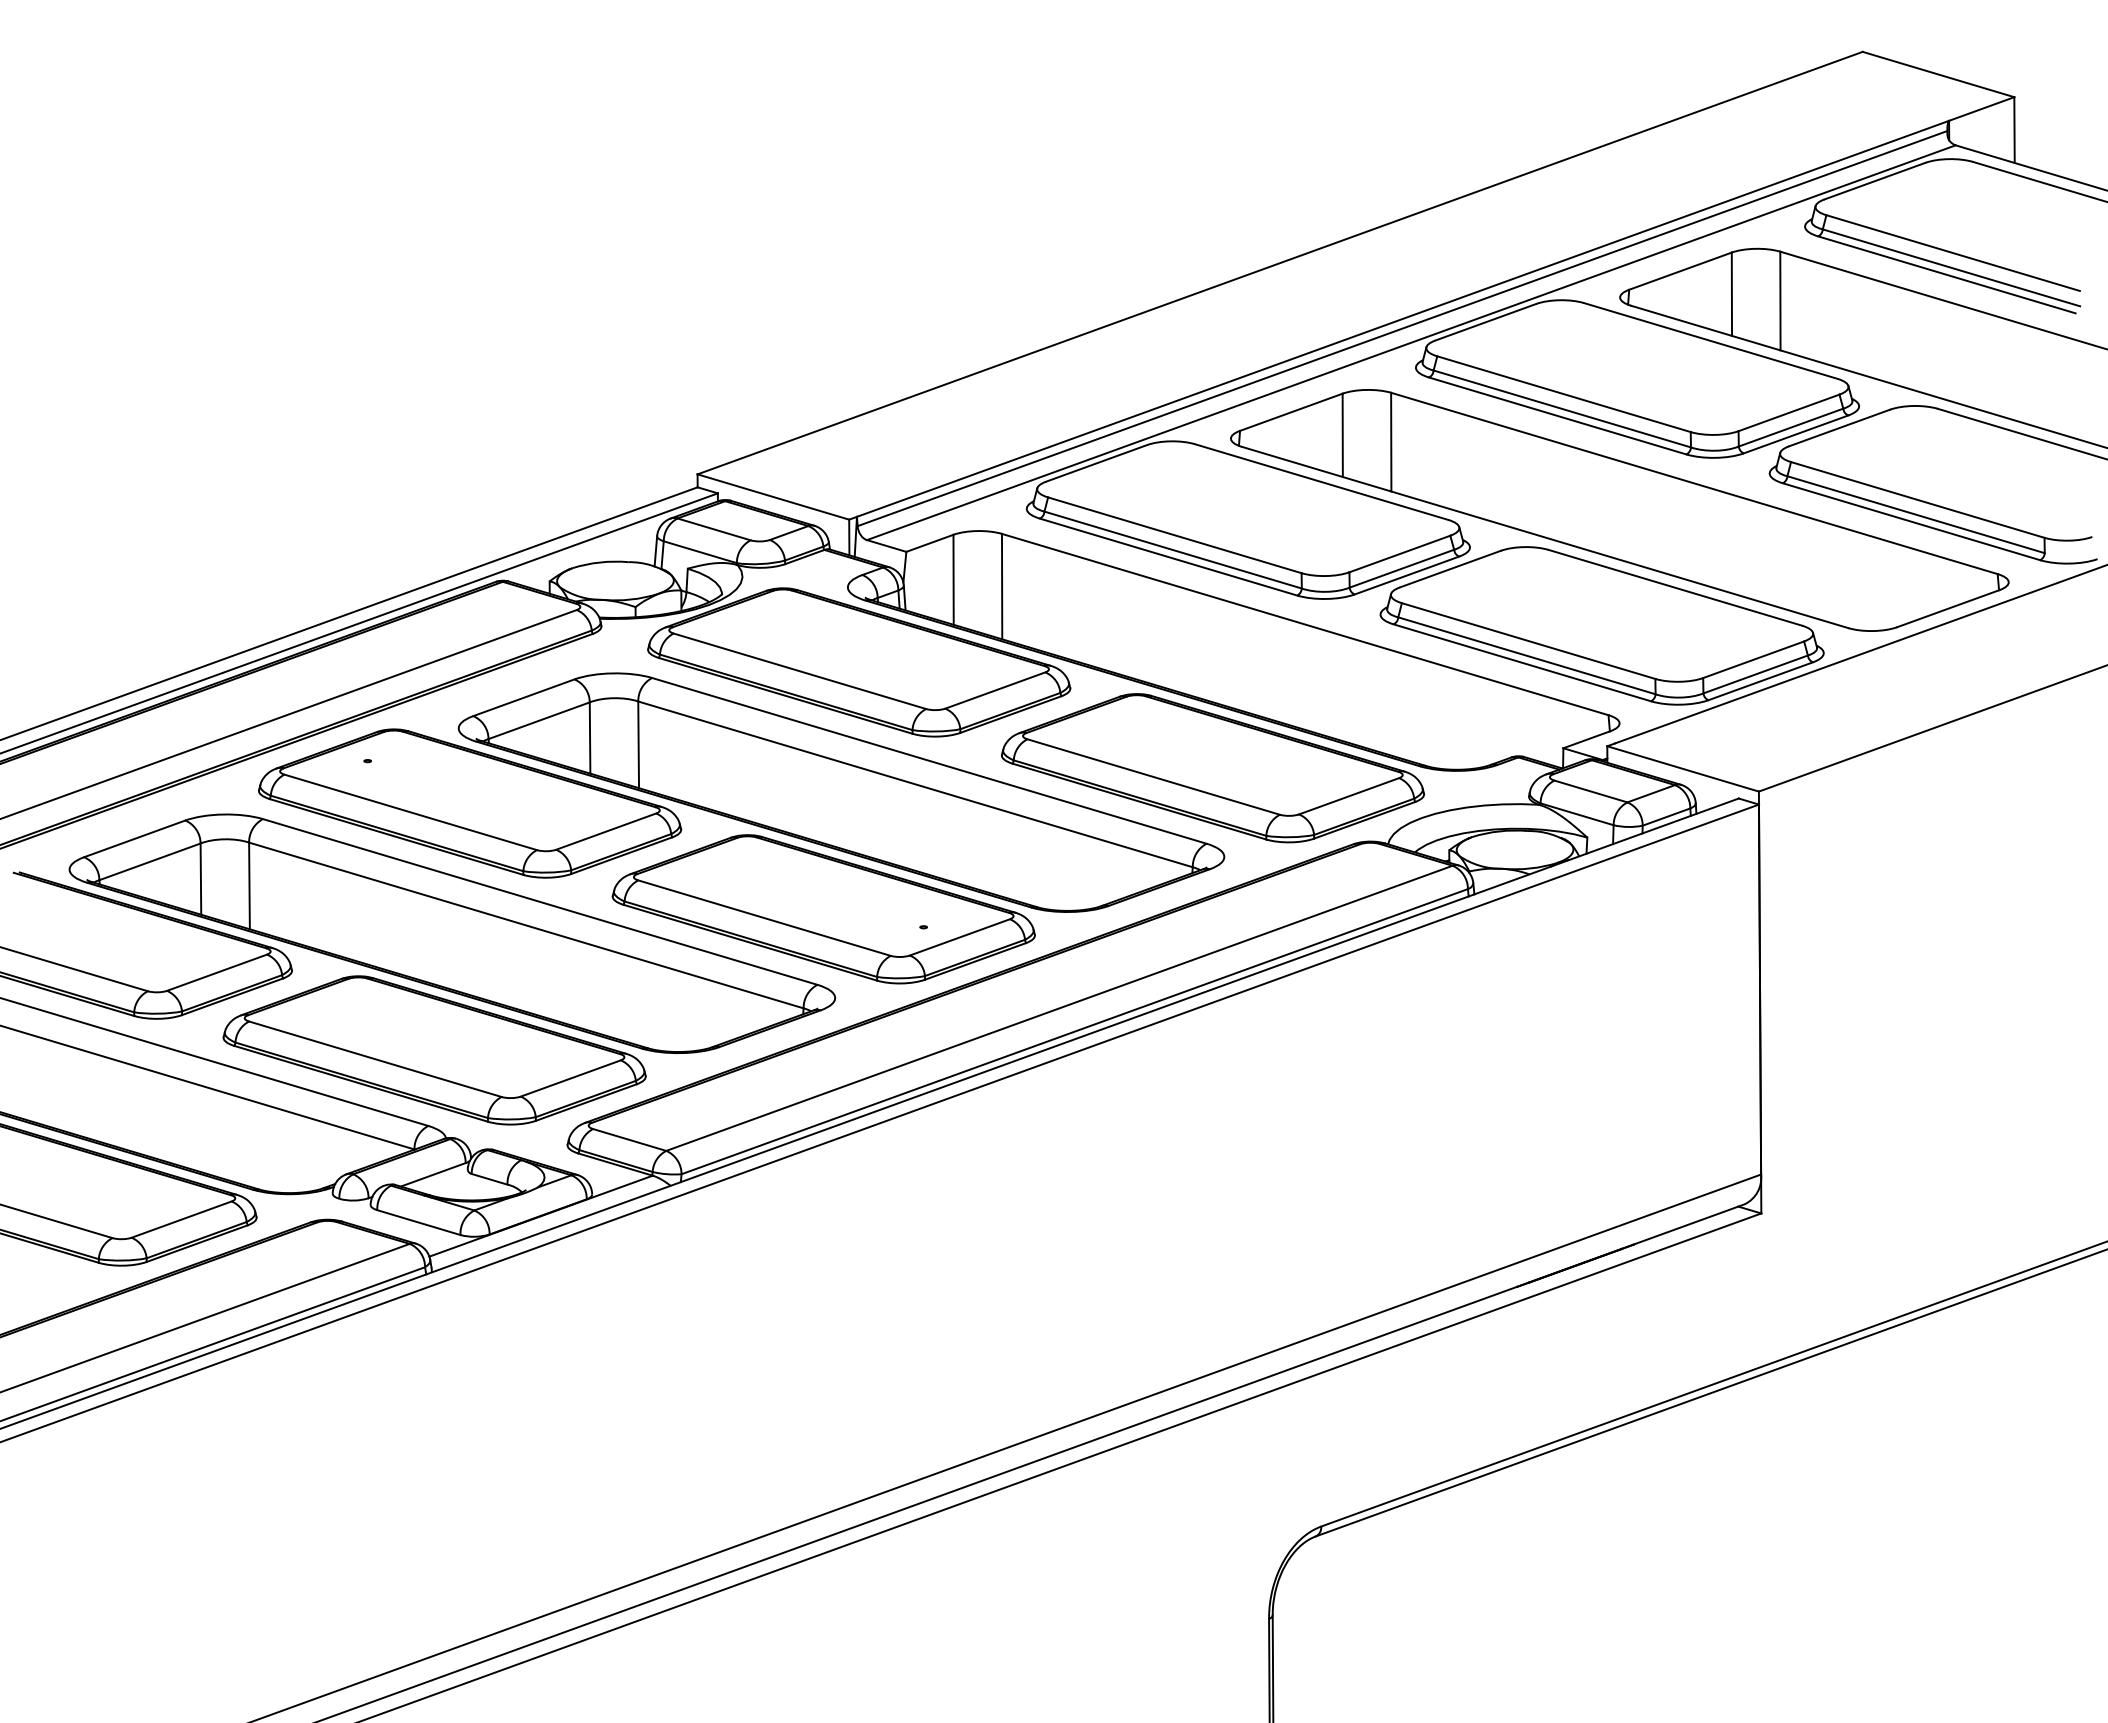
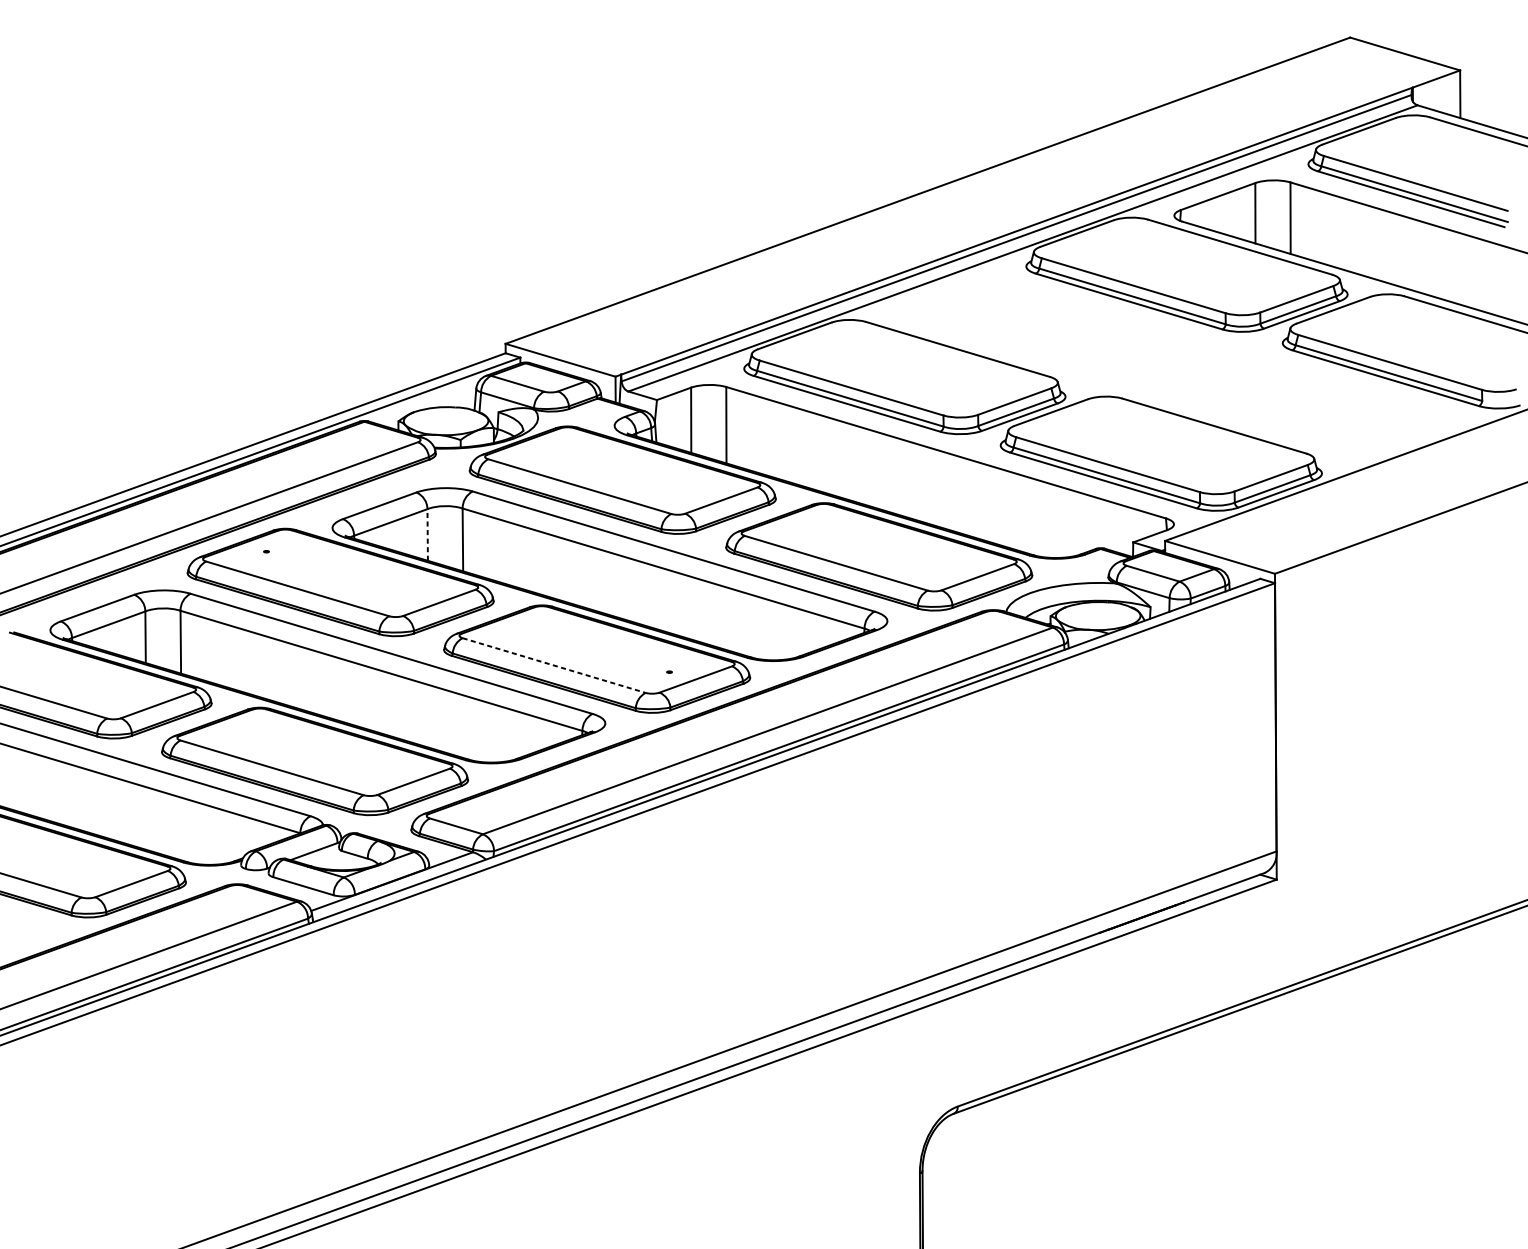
part: (1619, 510) -> (1173, 370), removed
line: (590, 738) -> (428, 535), solid -> dashed
line: (764, 918) -> (554, 665), solid -> dashed

